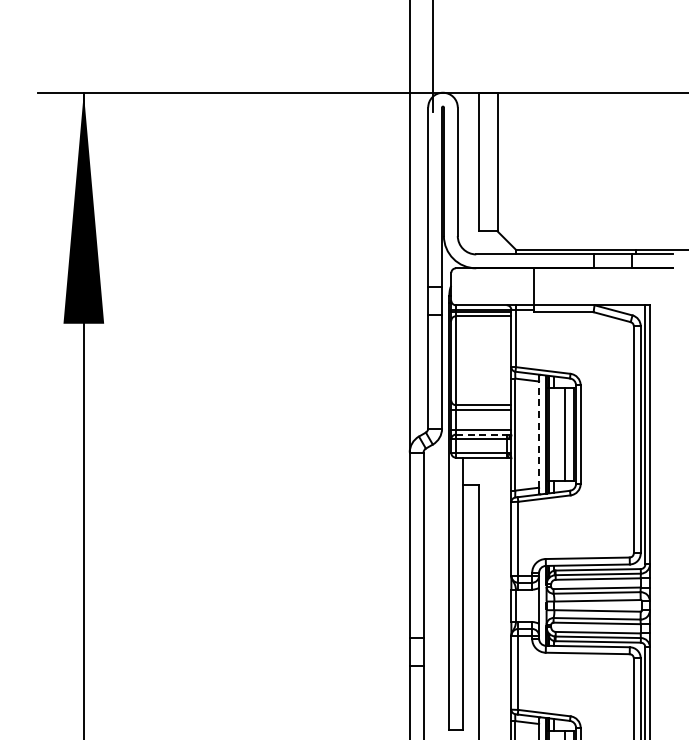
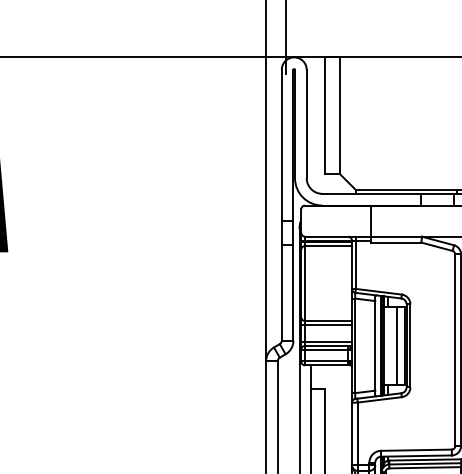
line: (481, 434) -> (326, 345), dashed -> solid
line: (539, 434) -> (375, 345), dashed -> solid

